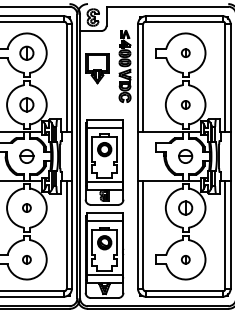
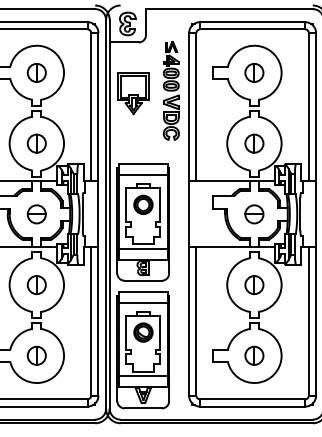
part: (185, 52) -> (254, 71), size x1.67
part: (185, 104) -> (254, 143), size x1.67
part: (26, 207) -> (36, 284), size x1.67
part: (26, 259) -> (36, 355), size x1.67
part: (185, 259) -> (254, 355), size x1.67

